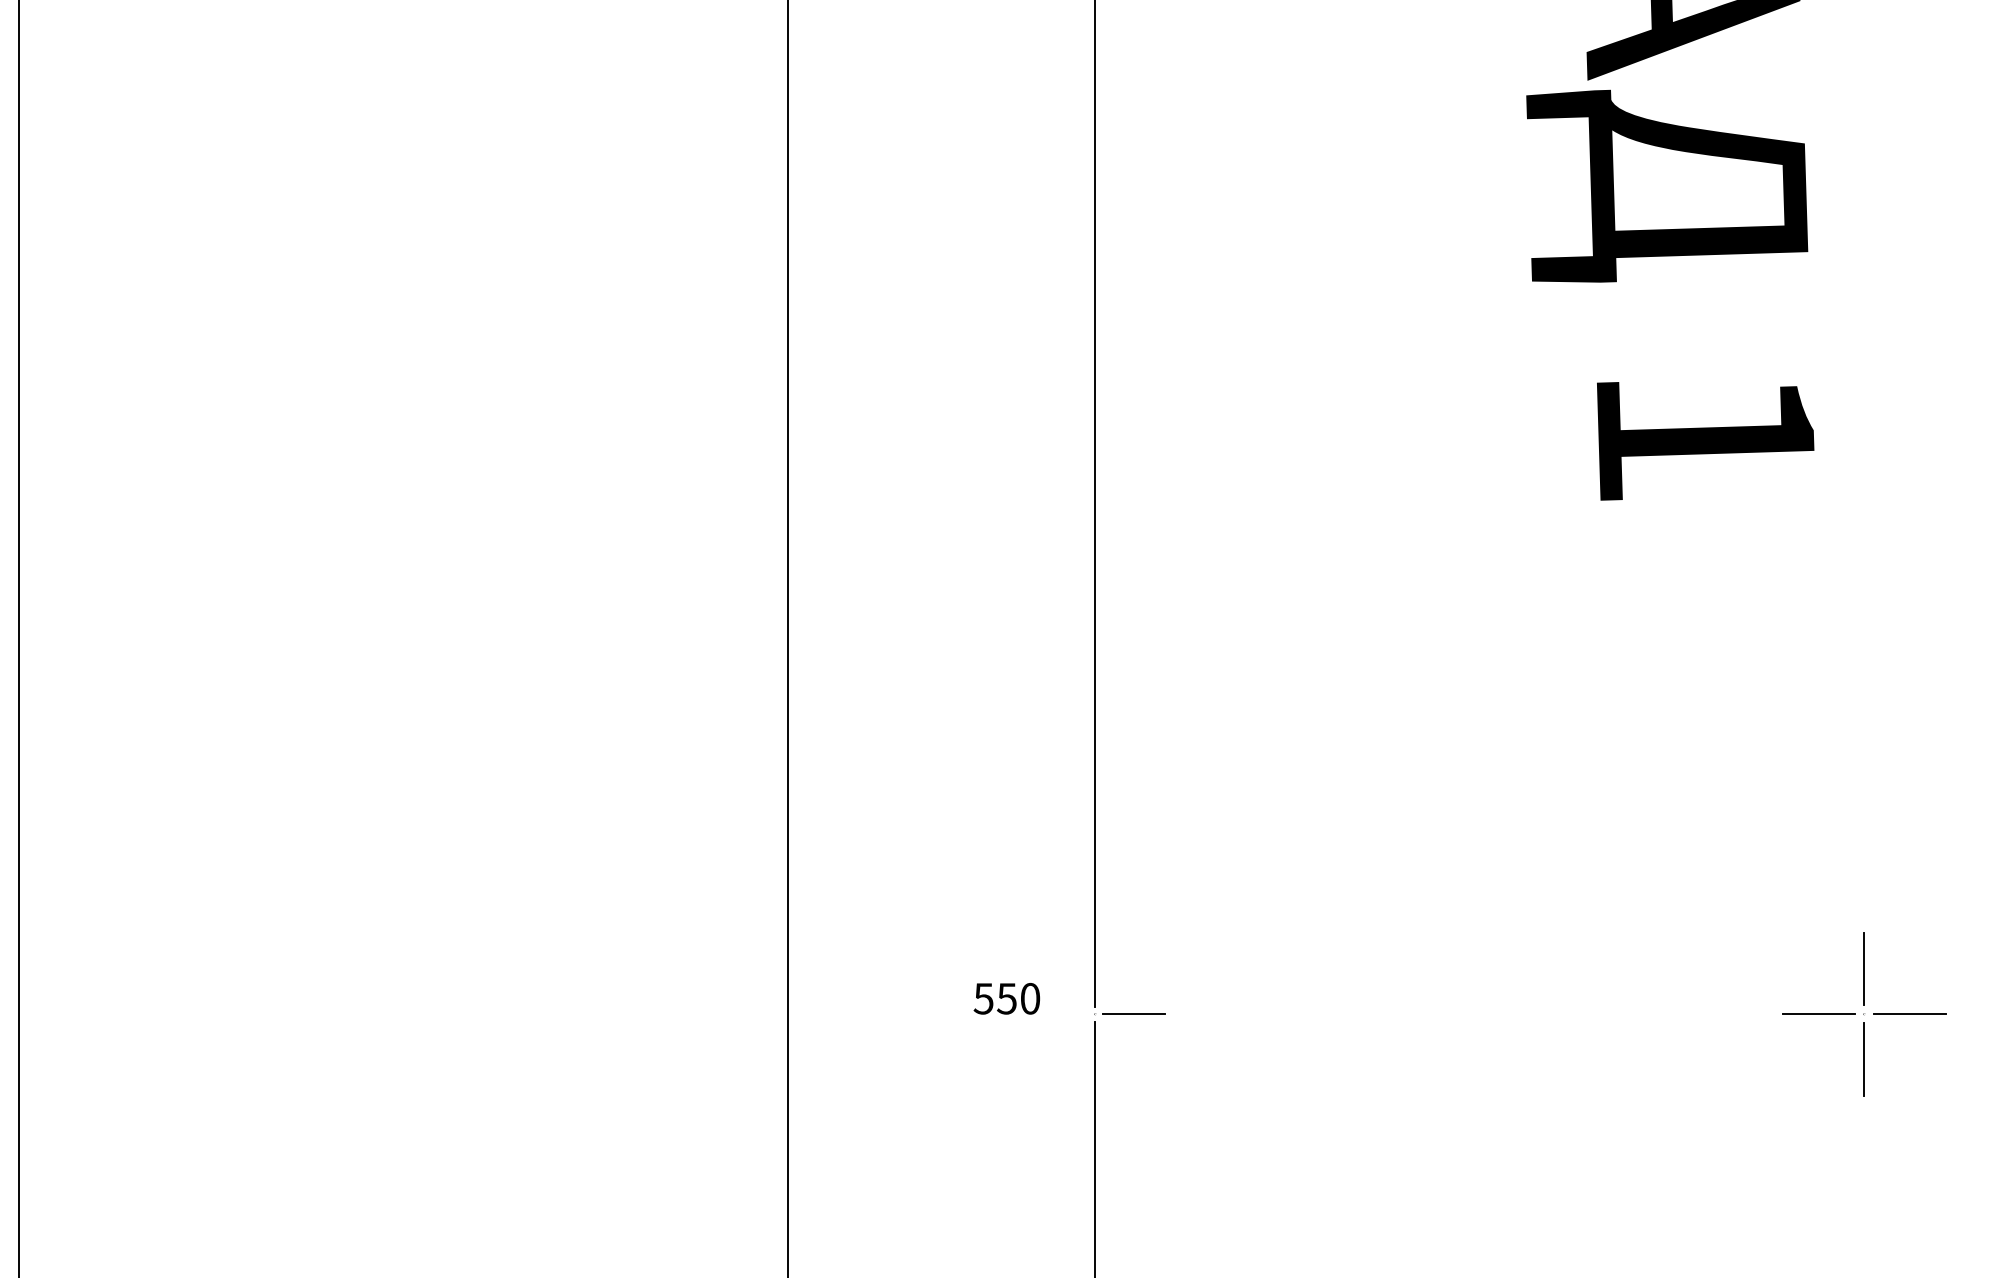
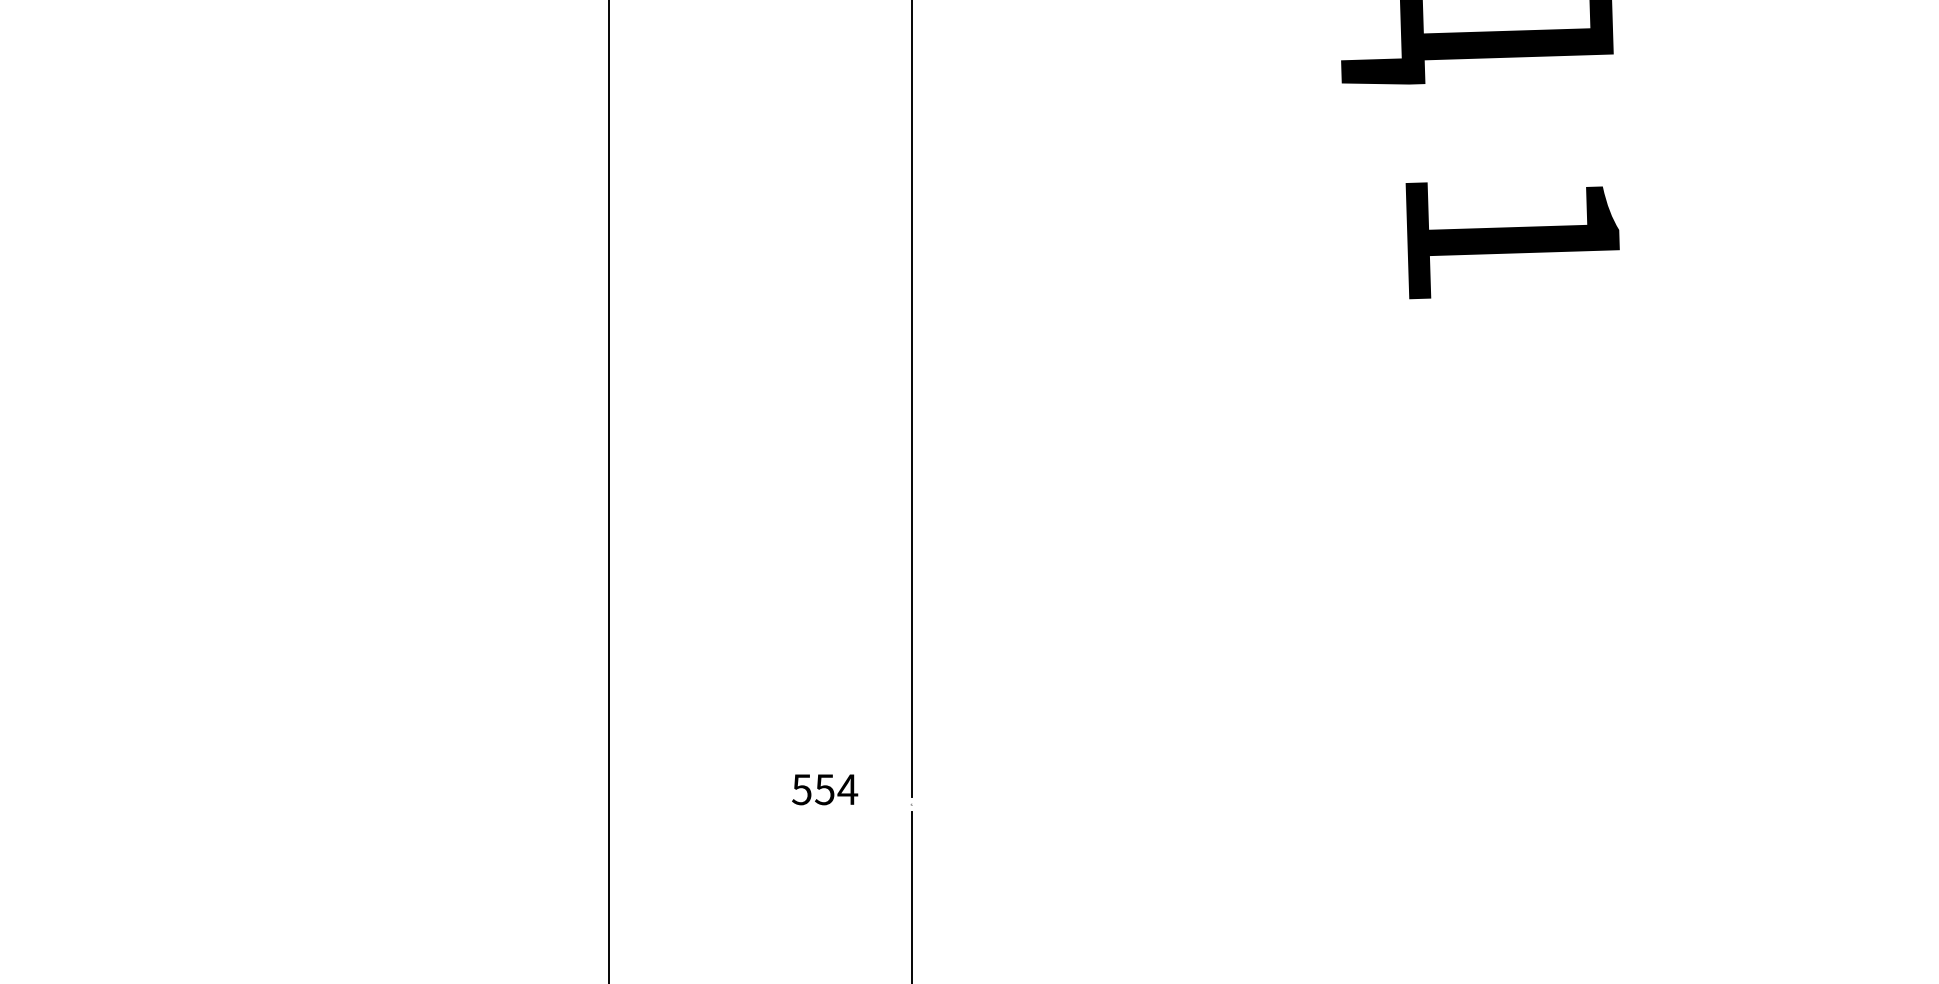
text: (1029, 998) -> (847, 789), 550 -> 554
line: (1133, 1014) -> (949, 805), removed
part: (1864, 1014) -> (1669, 805), removed

